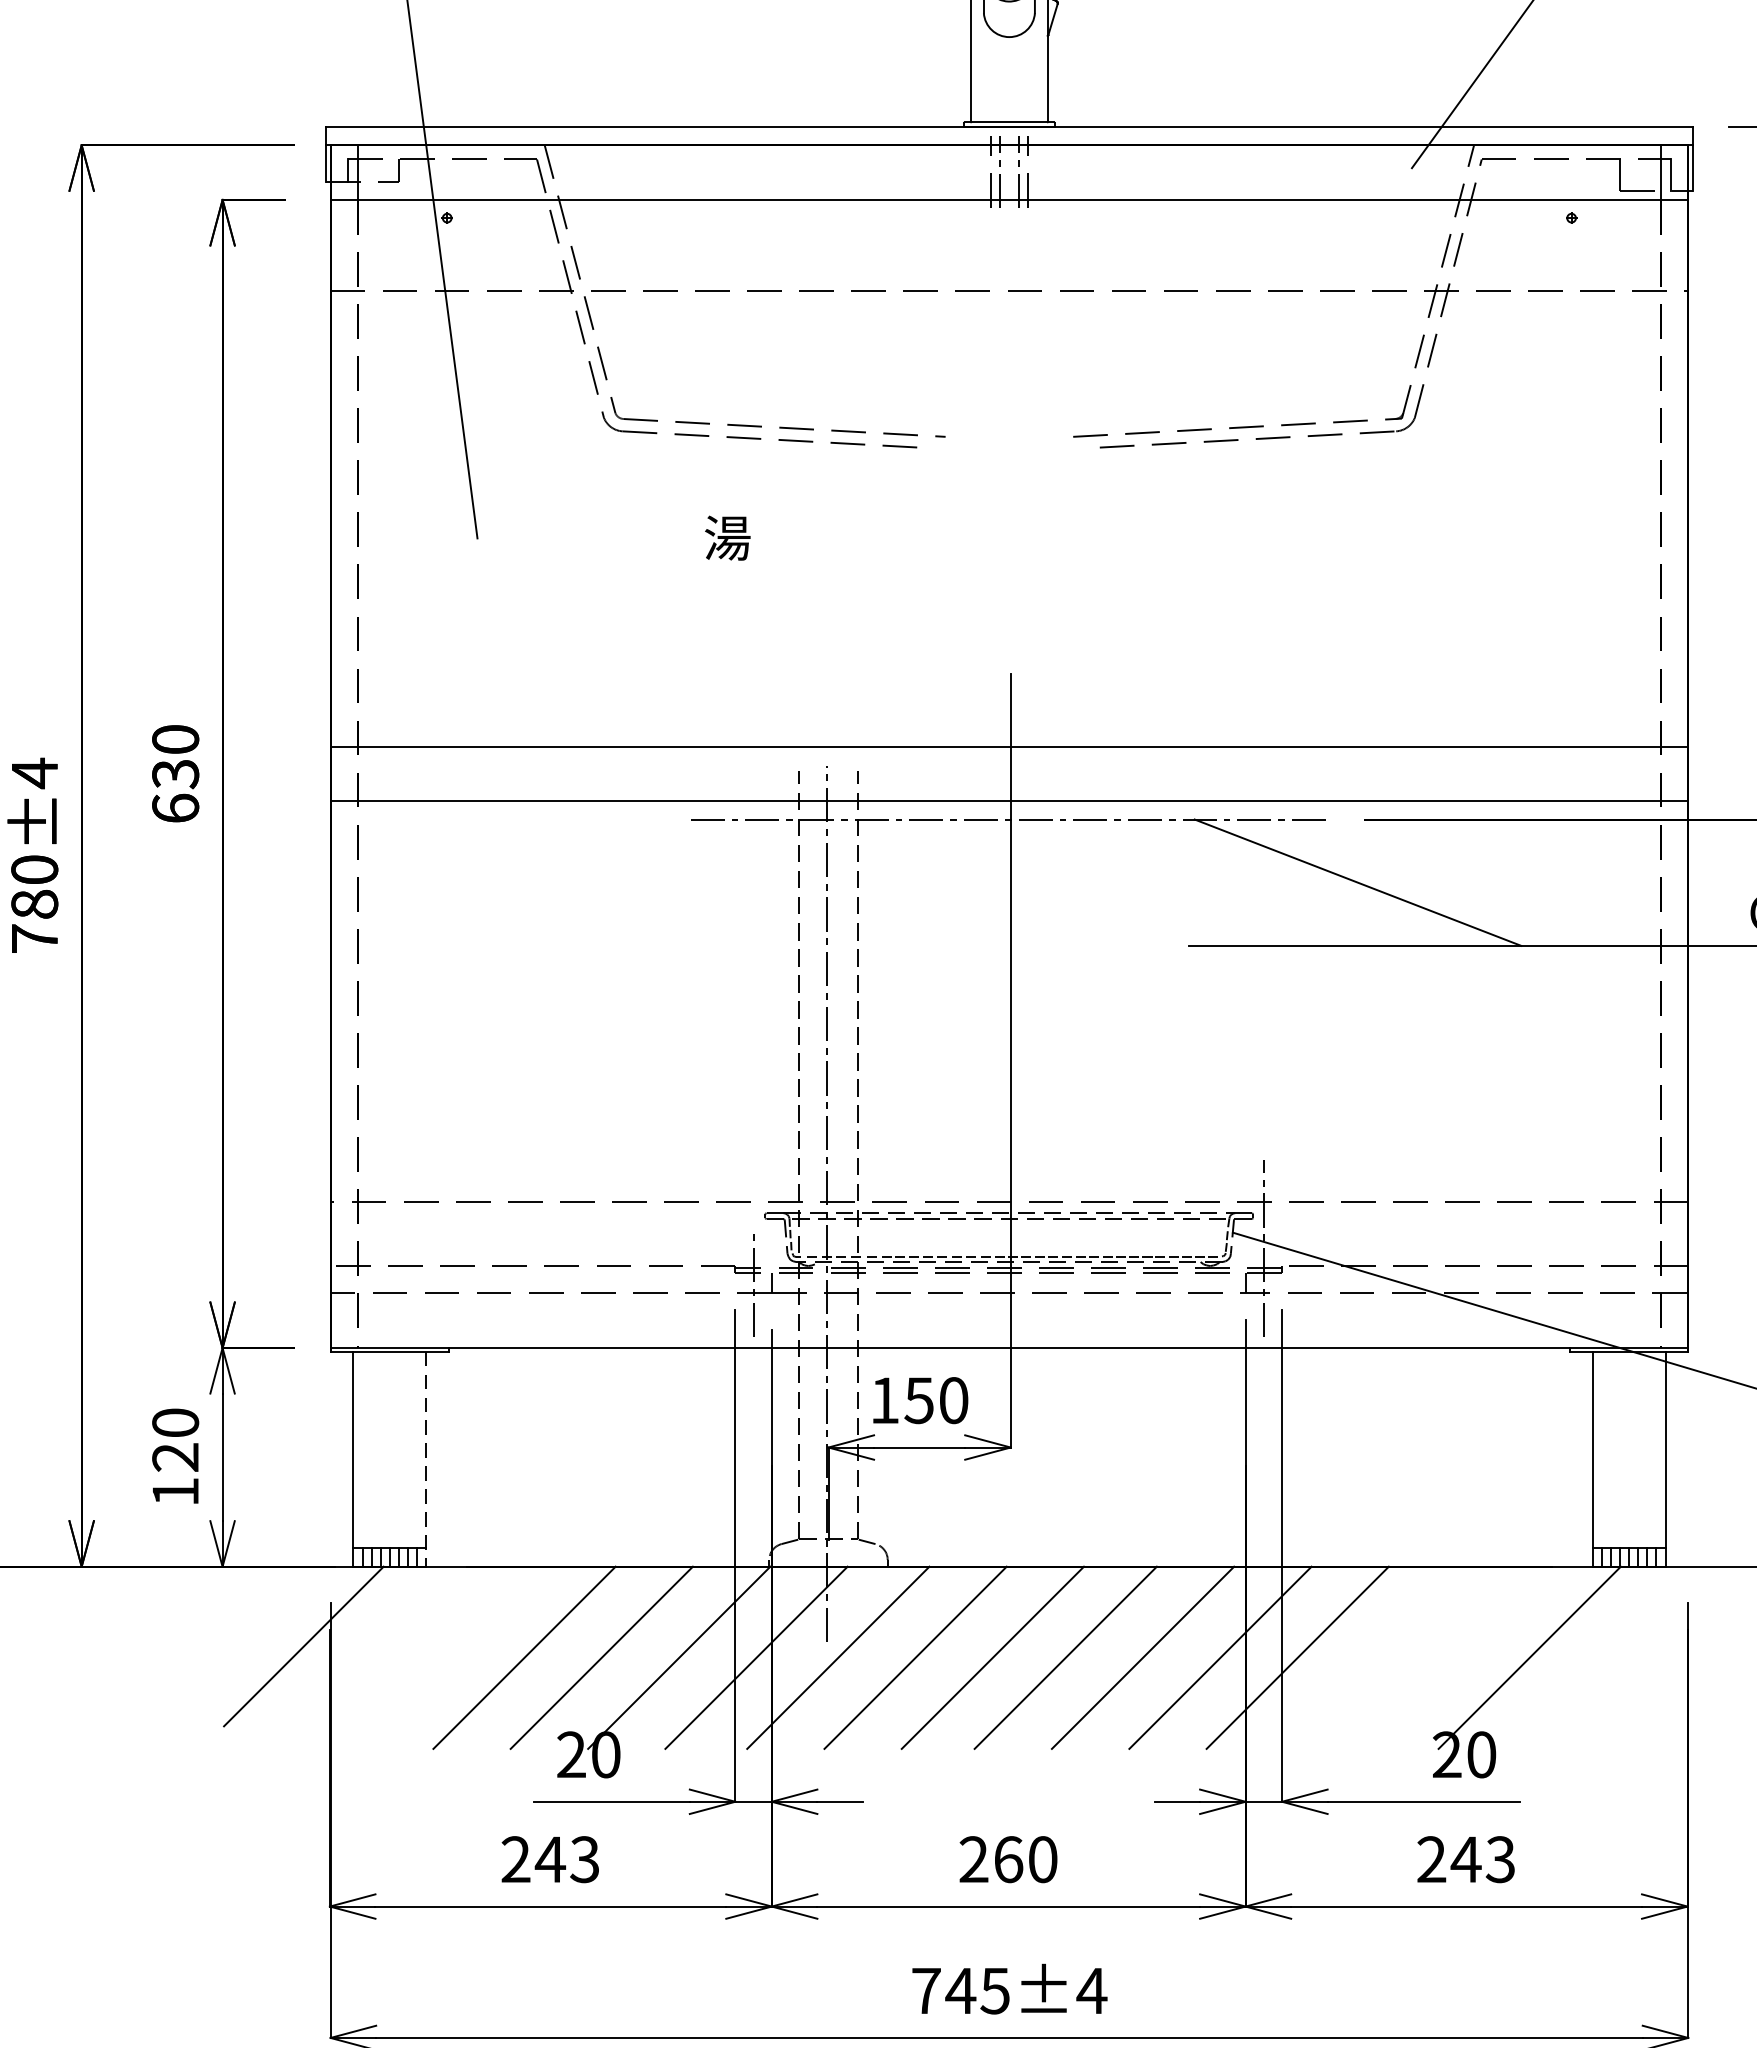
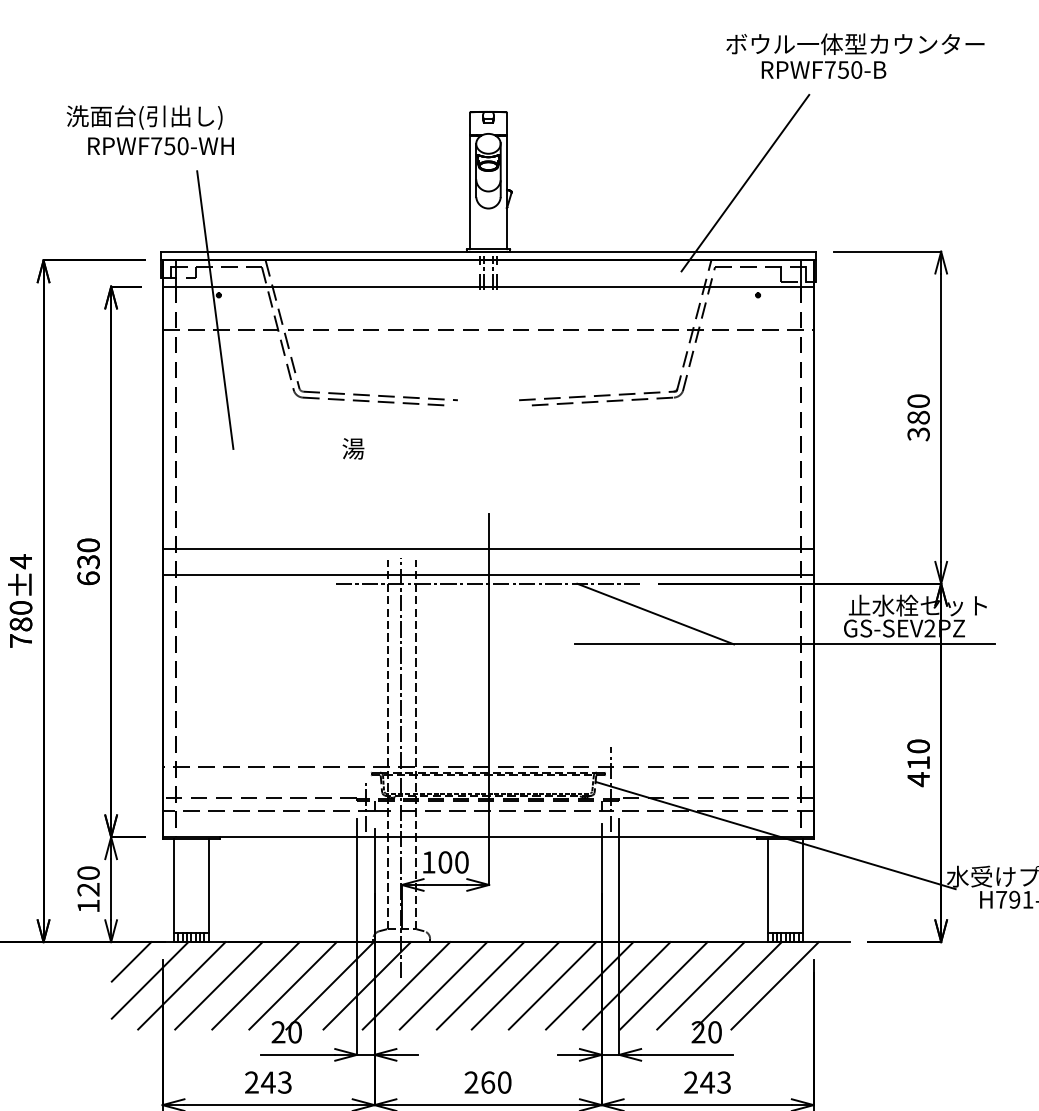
text: (919, 1400) -> (445, 862), 150 -> 100
line: (425, 1459) -> (208, 890), dashed -> solid
line: (265, 1607) -> (131, 961), added
line: (369, 1657) -> (181, 985), added
line: (446, 1657) -> (218, 985), added
line: (1374, 1657) -> (663, 985), added
line: (1451, 1657) -> (700, 985), added
line: (1605, 1657) -> (774, 985), added

